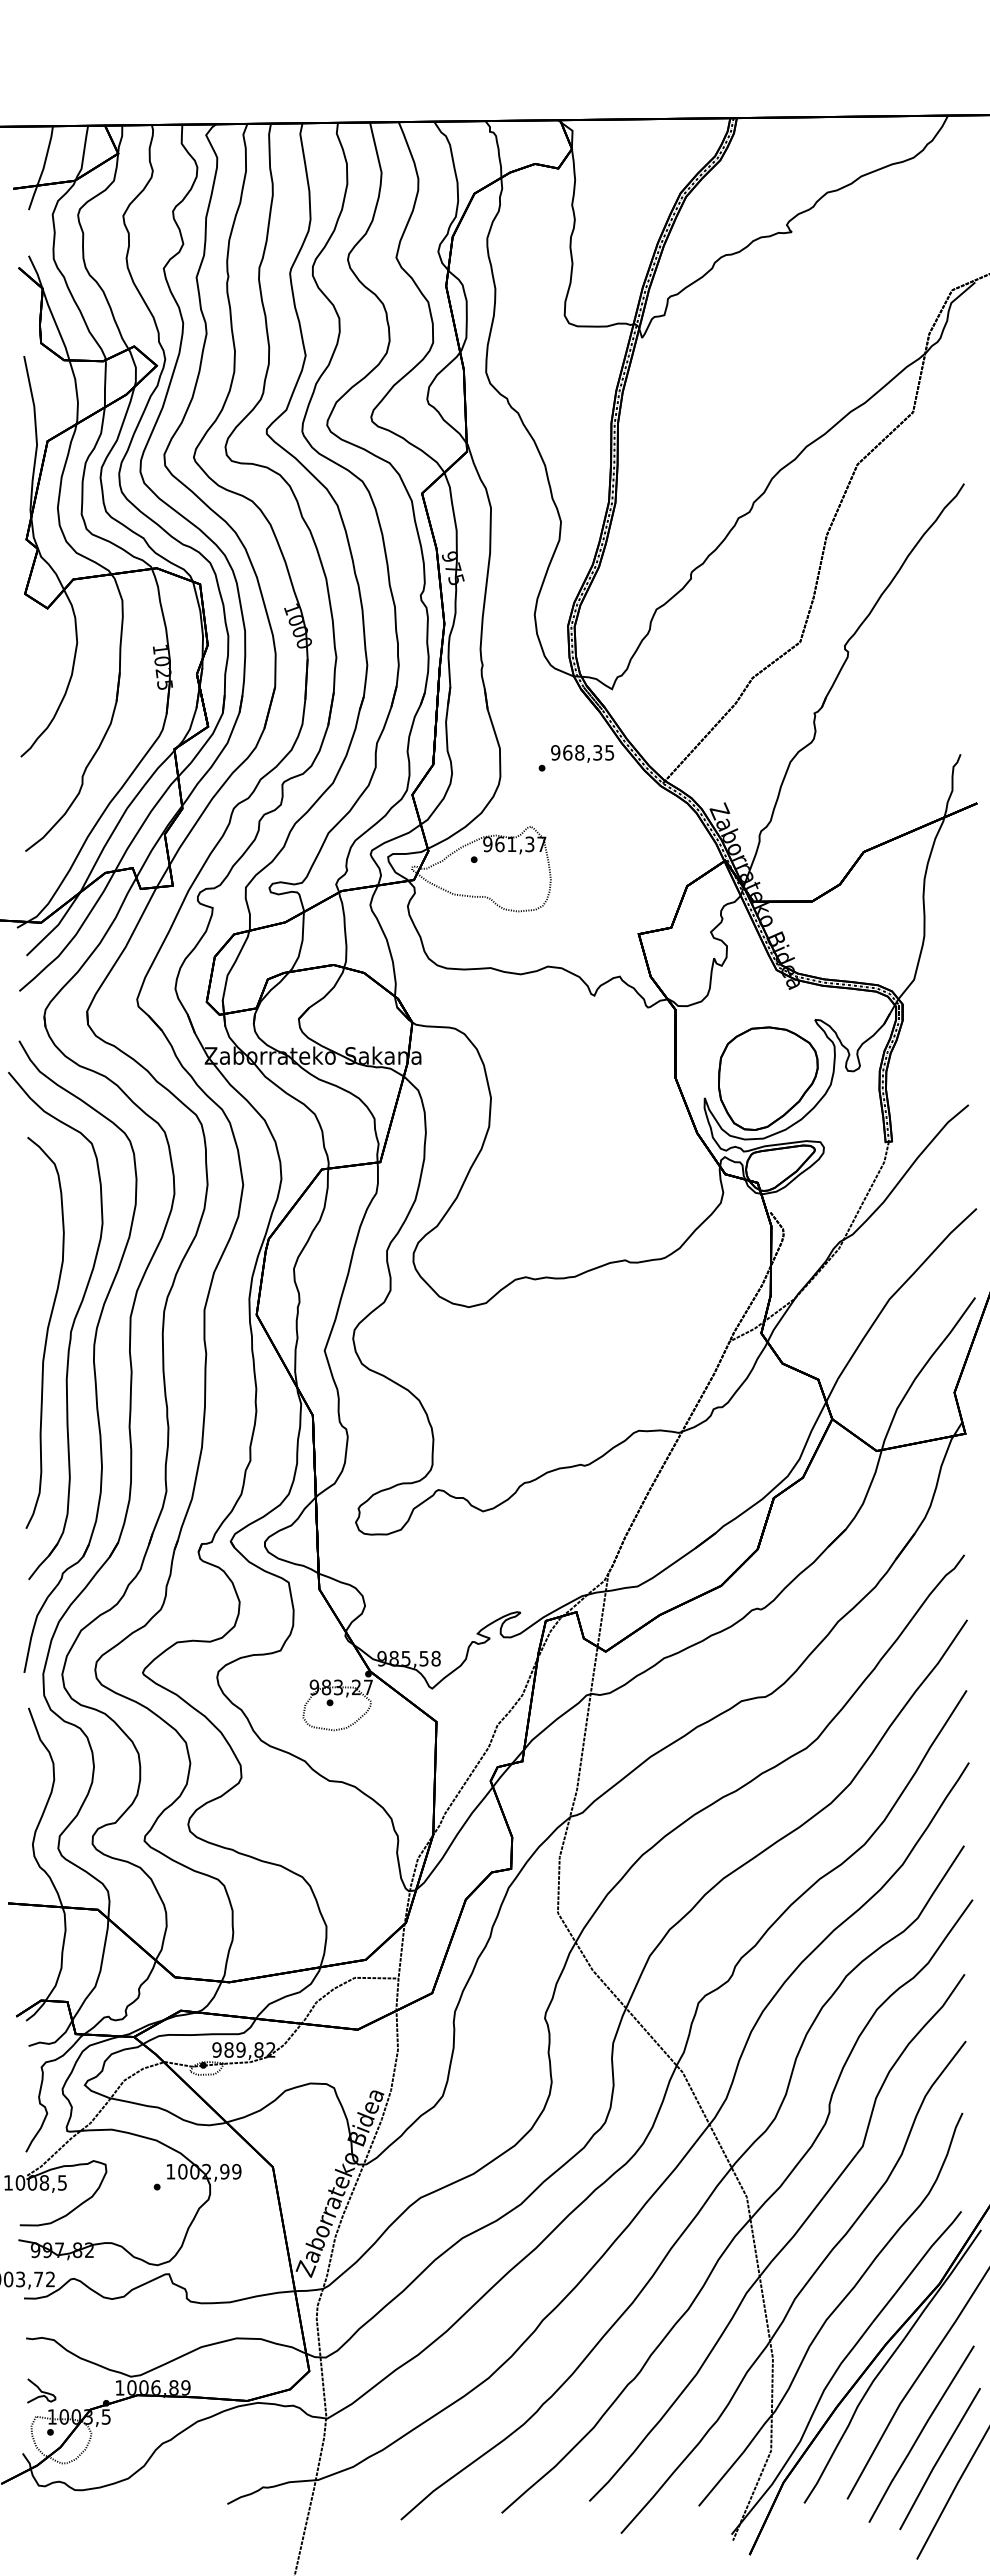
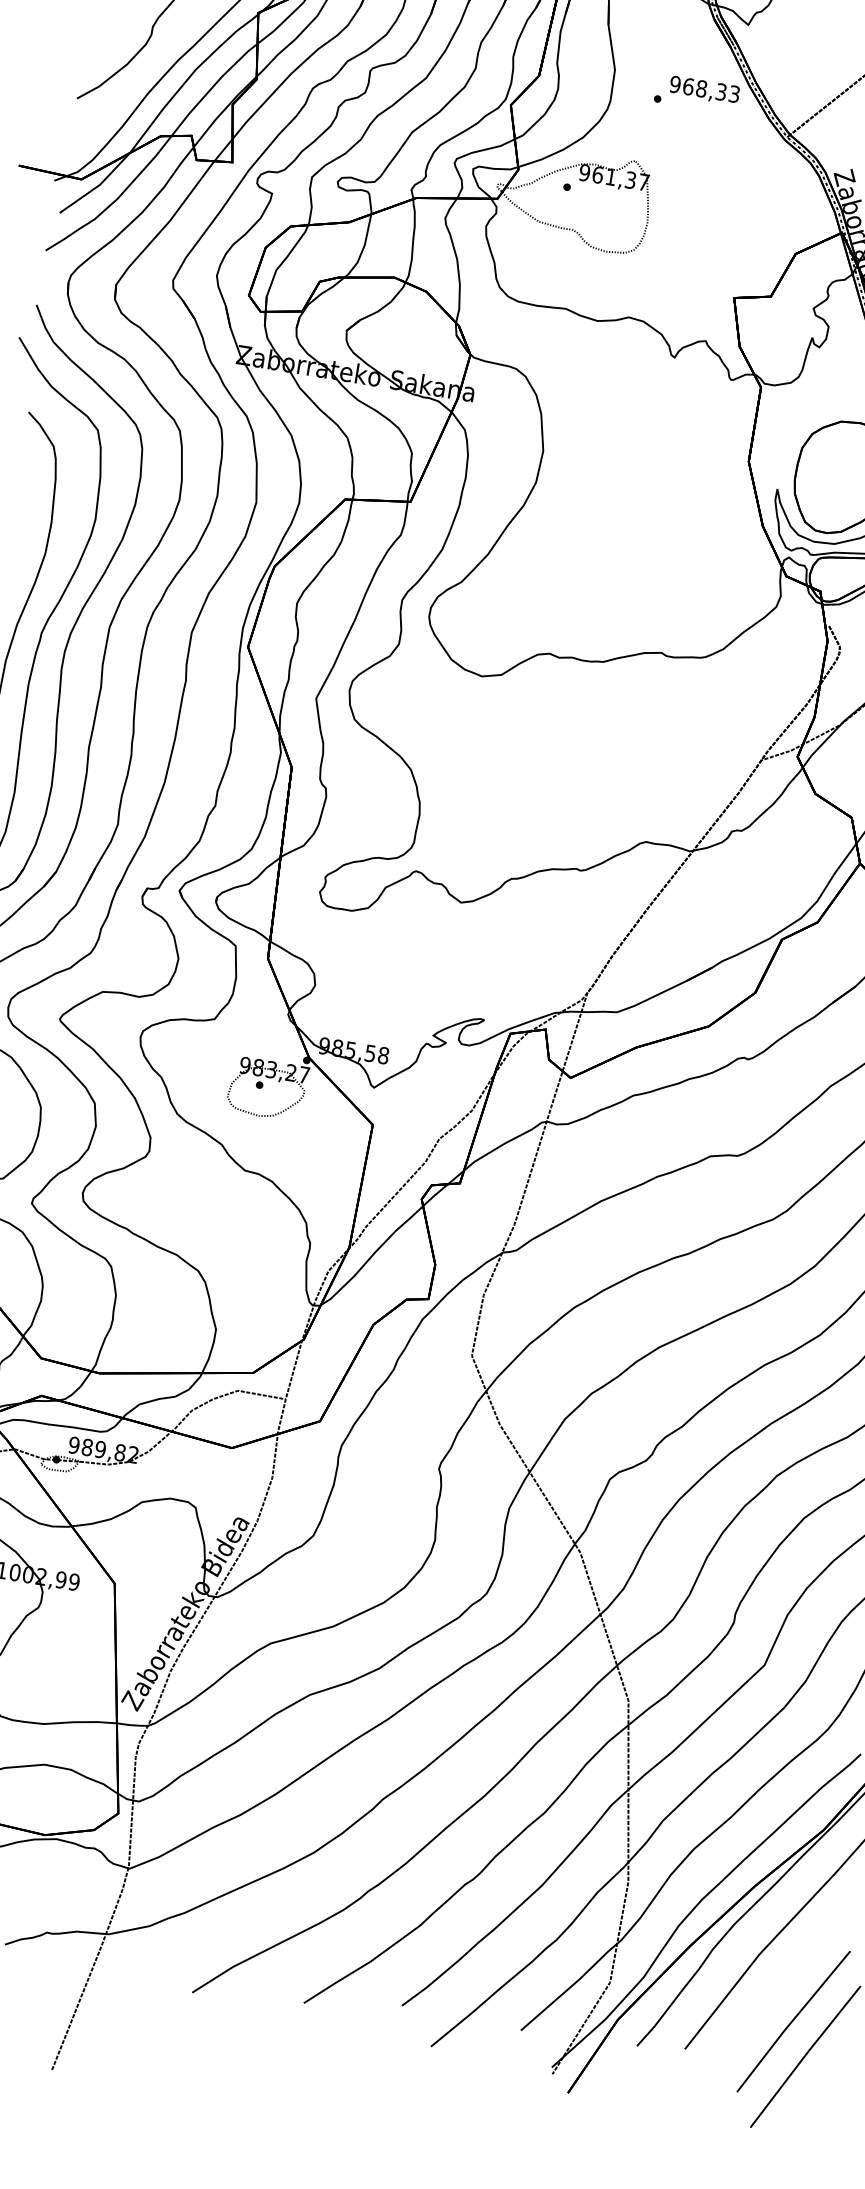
text: (609, 752) -> (734, 93), 968,35 -> 968,33
line: (921, 2433) -> (777, 1990), removed

